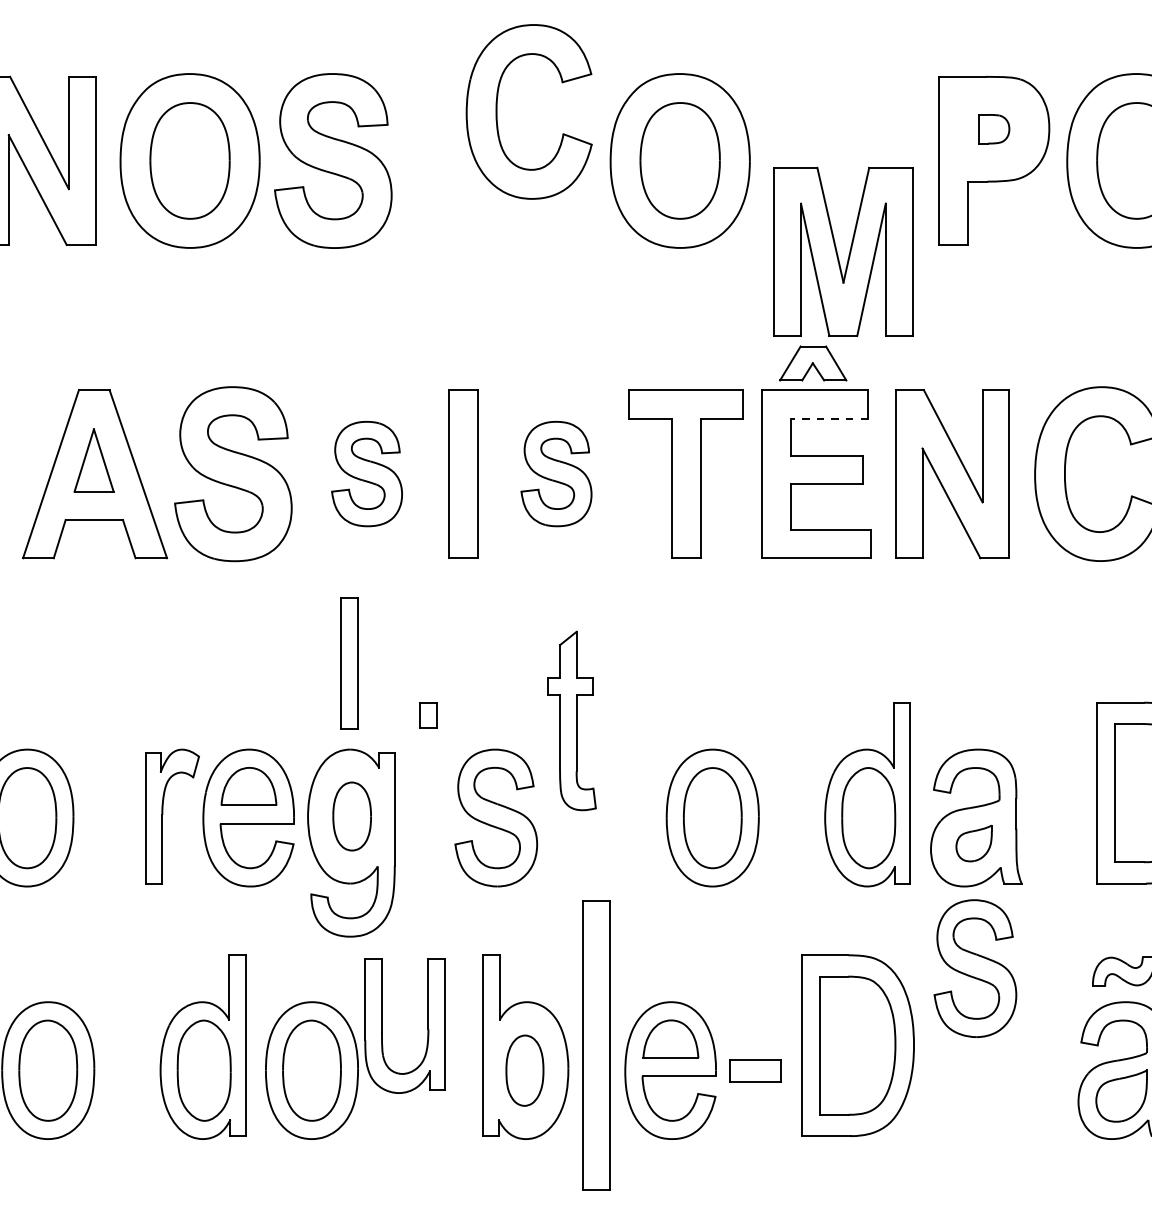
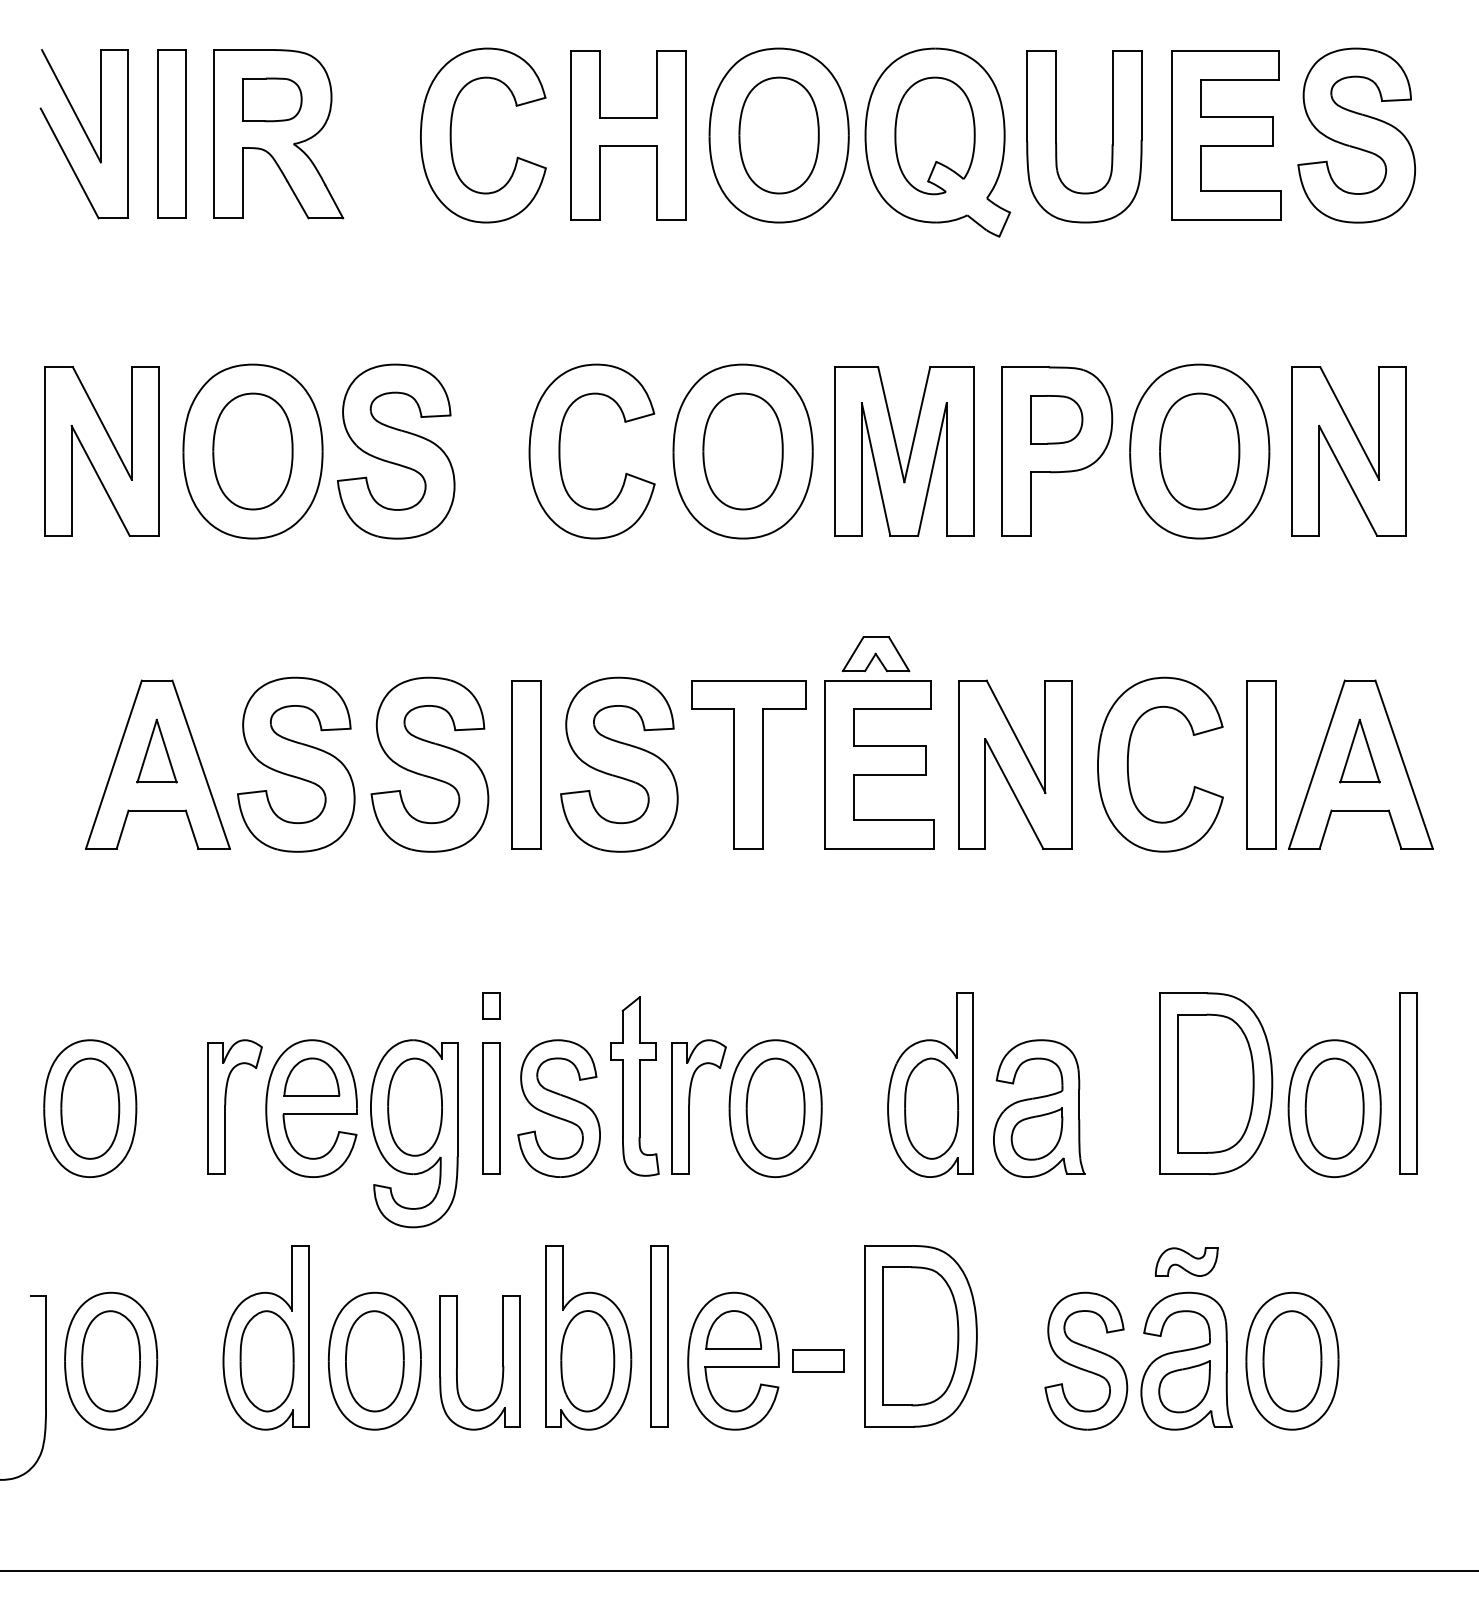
part: (497, 111) -> (560, 451), moved
part: (993, 128) -> (1056, 419), size x1.67
part: (843, 251) -> (904, 451), moved
line: (829, 418) -> (892, 709), dashed -> solid
part: (366, 473) -> (429, 764), size x1.67
part: (556, 473) -> (619, 764), size x1.67
part: (349, 662) -> (491, 1108), moved
part: (571, 720) -> (634, 1086), moved
part: (627, 812) -> (690, 1103), added
part: (351, 815) -> (414, 1106), size x1.43
part: (973, 842) -> (1036, 1133), size x1.43
part: (975, 967) -> (1086, 1360), moved
part: (382, 1025) -> (457, 1362), moved
part: (596, 1045) -> (659, 1336), size x0.62
part: (524, 1070) -> (587, 1361), size x1.43

